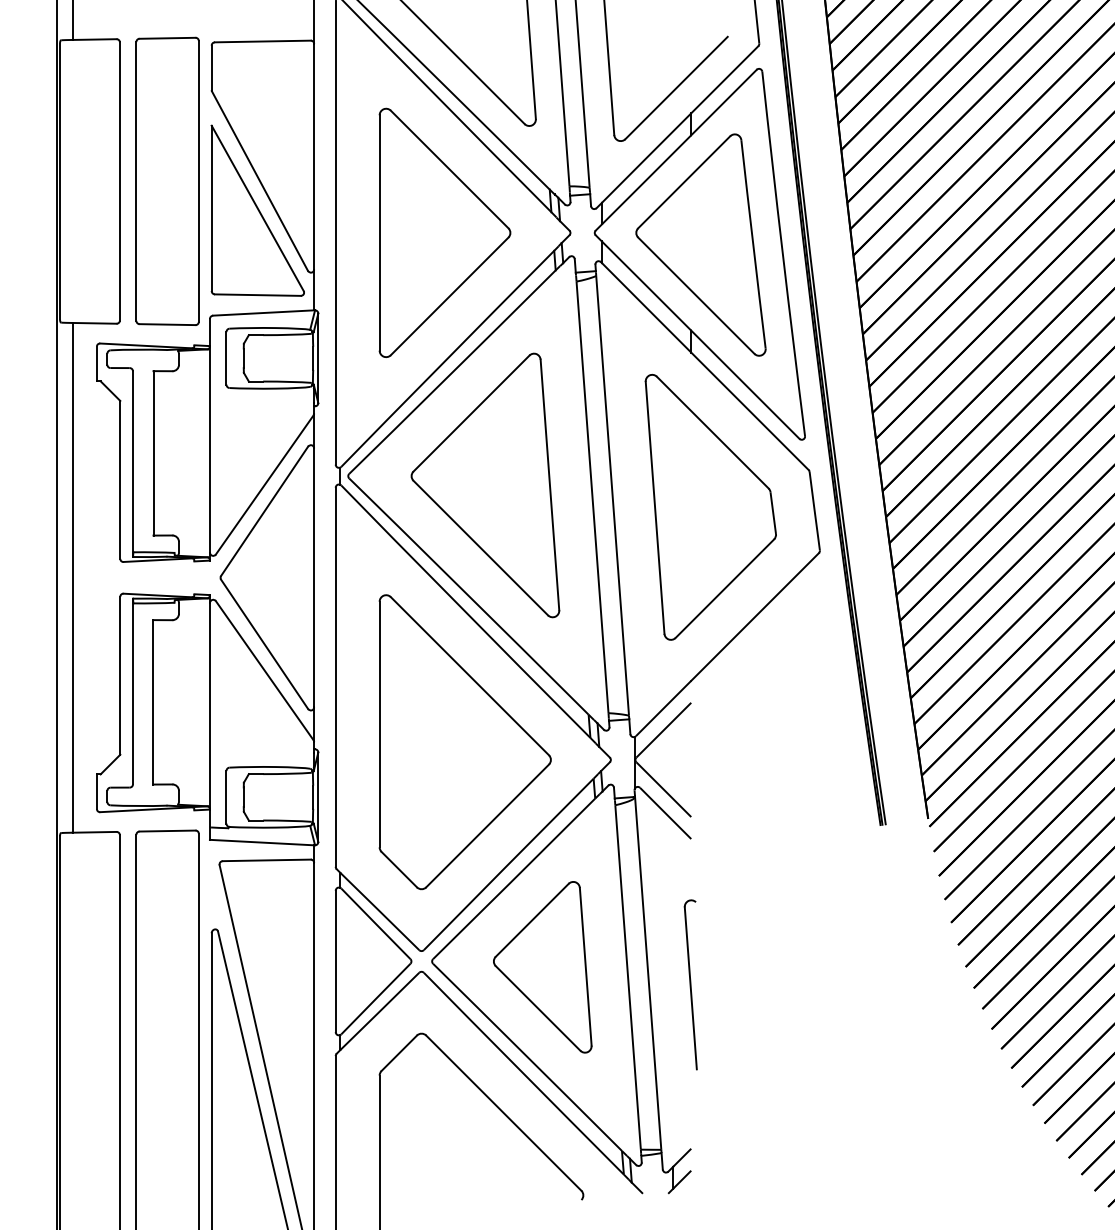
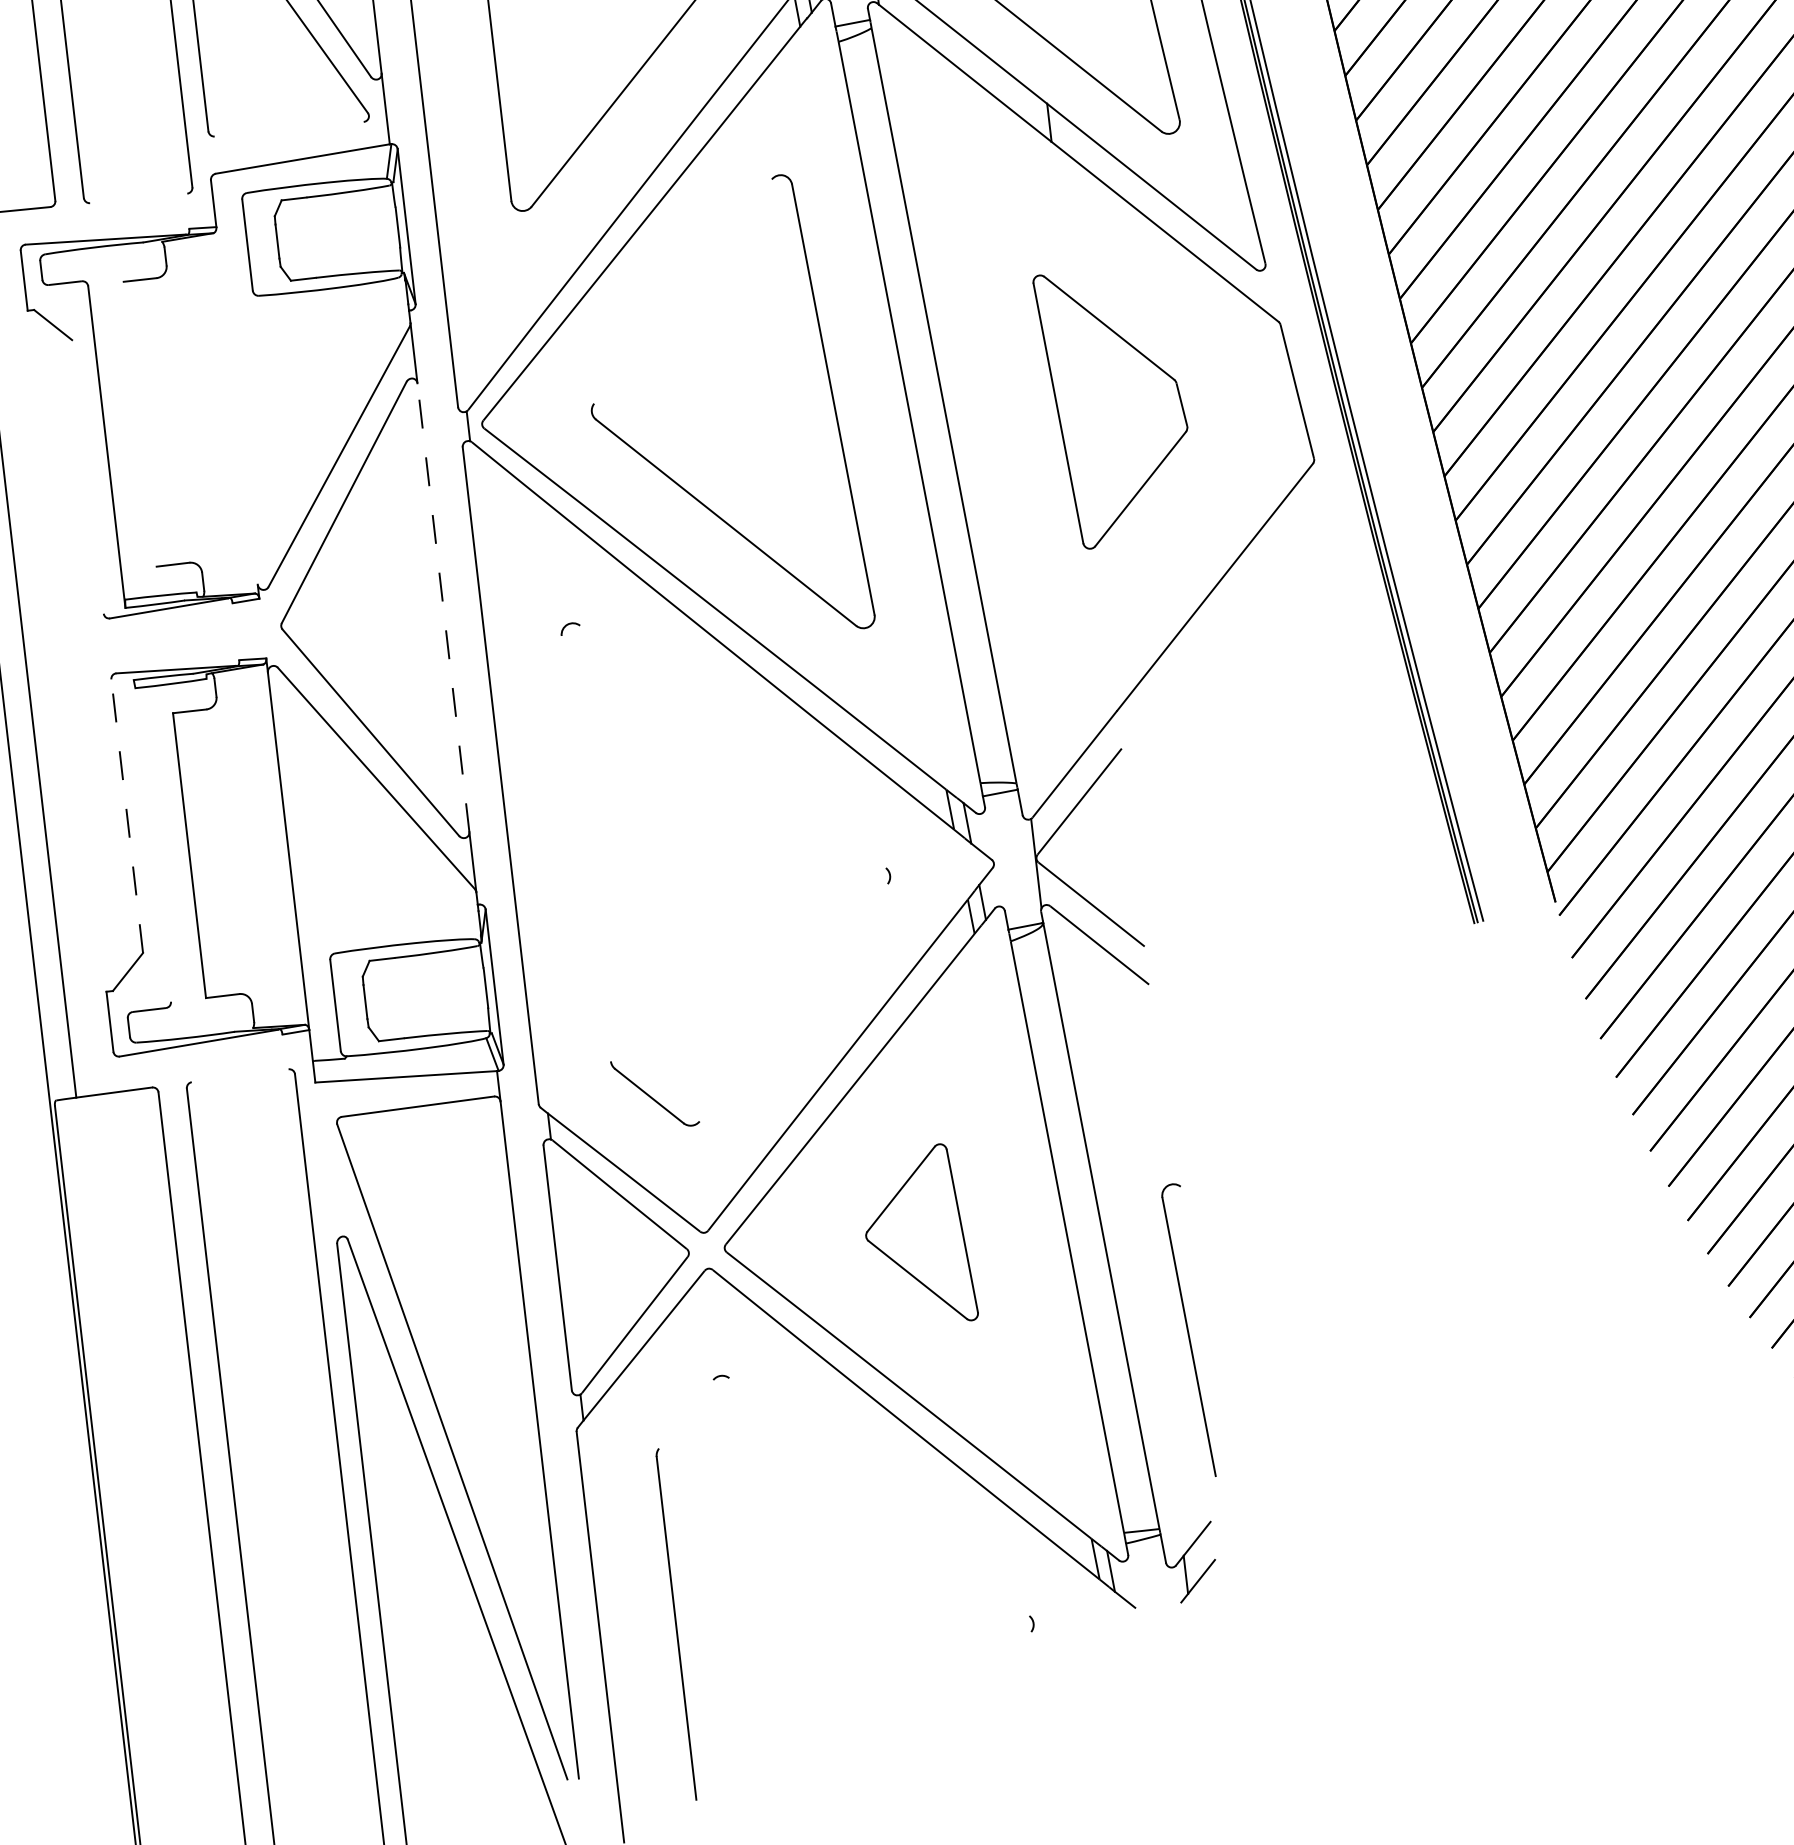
line: (257, 294) -> (288, 128), removed
line: (167, 324) -> (138, 198), removed
line: (471, 413) -> (683, 291), removed
line: (209, 449) -> (236, 406), removed
line: (153, 453) -> (140, 424), removed
line: (120, 479) -> (88, 476), removed
part: (710, 507) -> (1115, 406), size x0.6
line: (314, 577) -> (443, 607), solid -> dashed
line: (120, 675) -> (127, 815), solid -> dashed
line: (469, 676) -> (732, 747), removed
line: (133, 691) -> (153, 840), removed
line: (379, 724) -> (586, 848), removed
line: (487, 825) -> (793, 1002), removed
line: (167, 830) -> (240, 1074), removed
part: (542, 967) -> (917, 1236), size x0.6
part: (690, 984) -> (1187, 1330), moved
line: (399, 1052) -> (686, 1412), removed
line: (503, 1112) -> (878, 1496), removed

